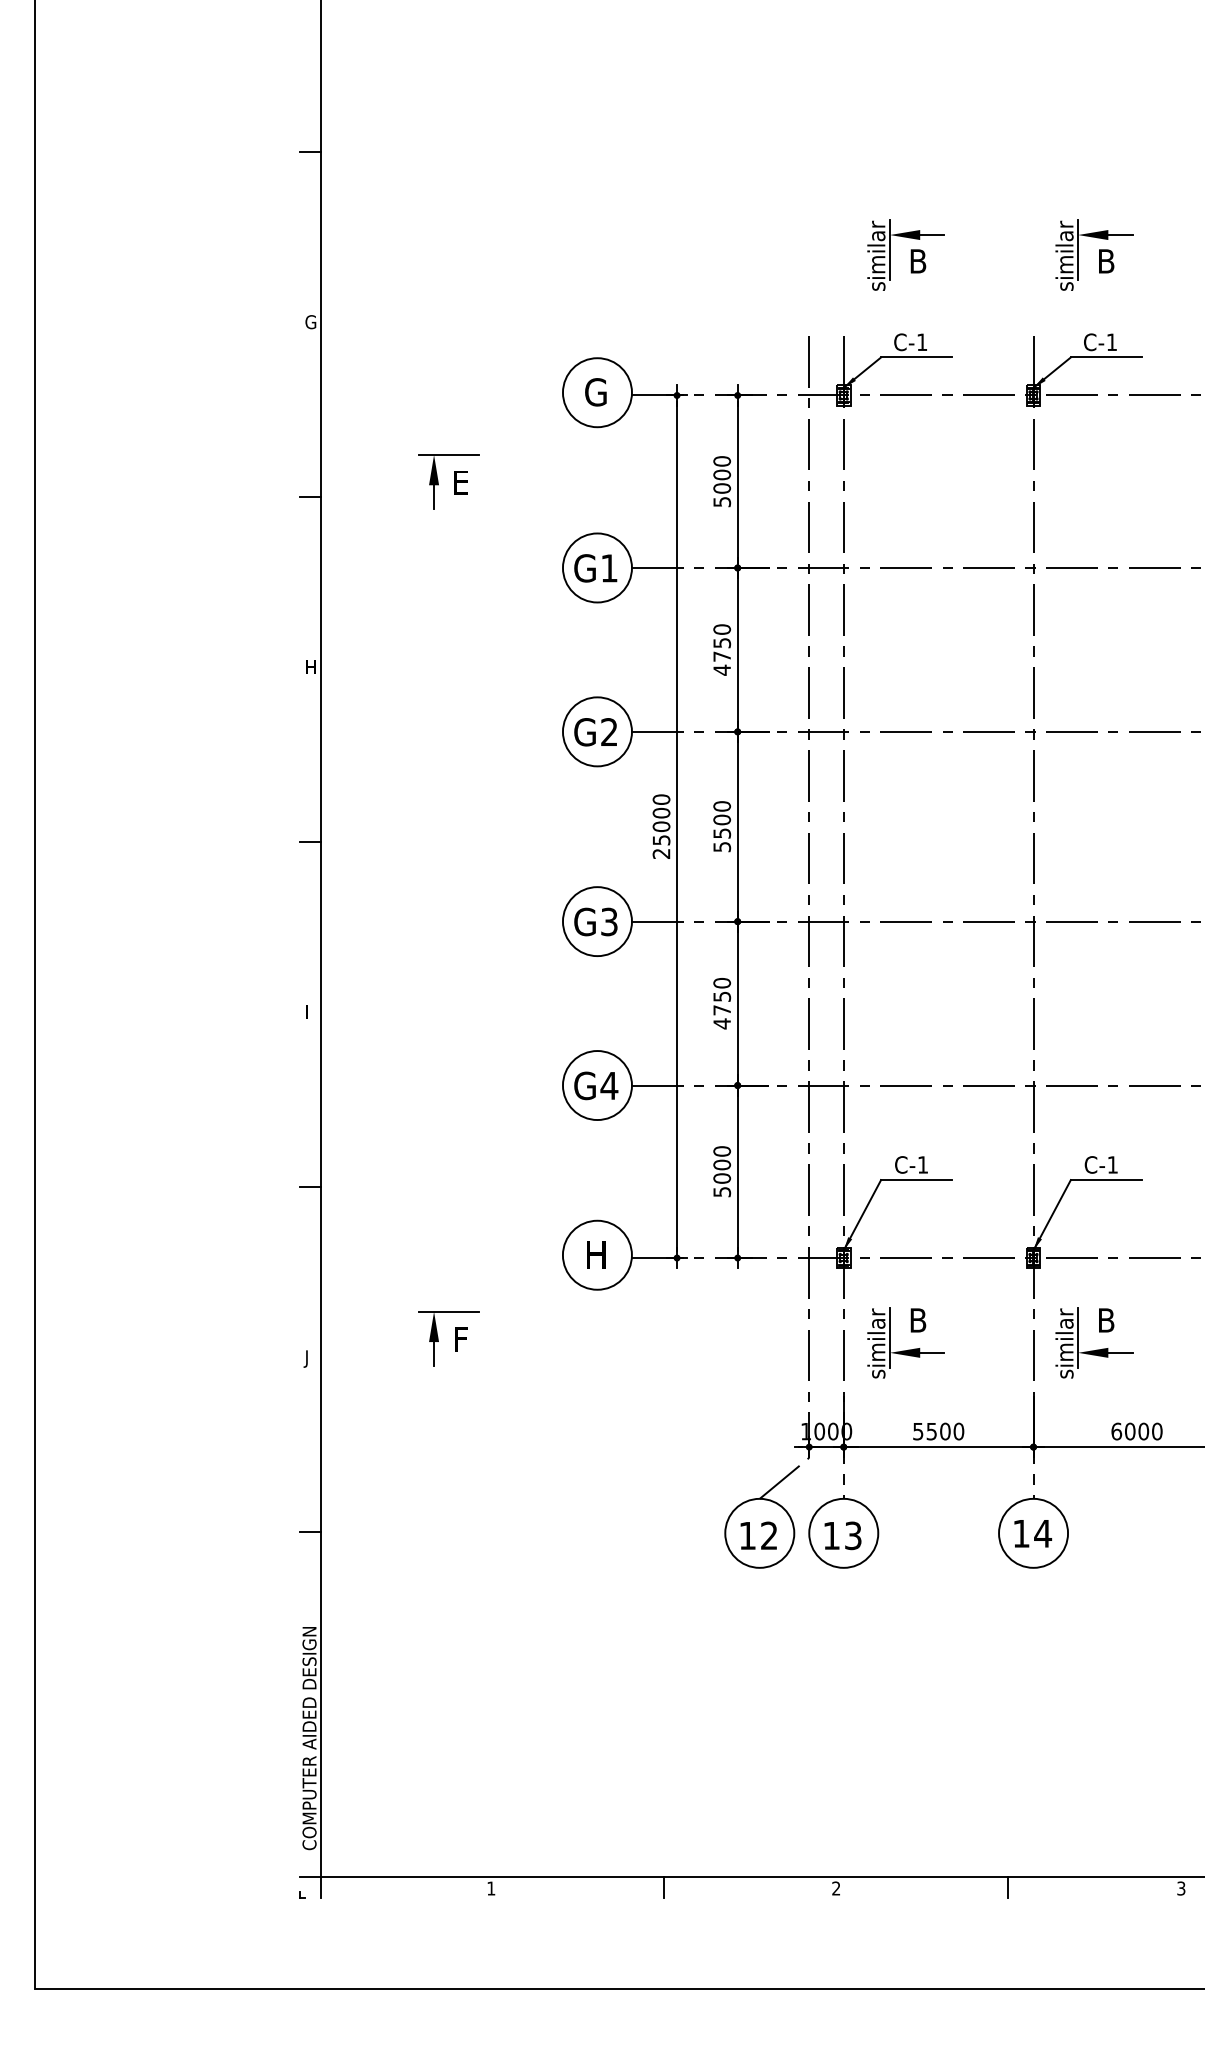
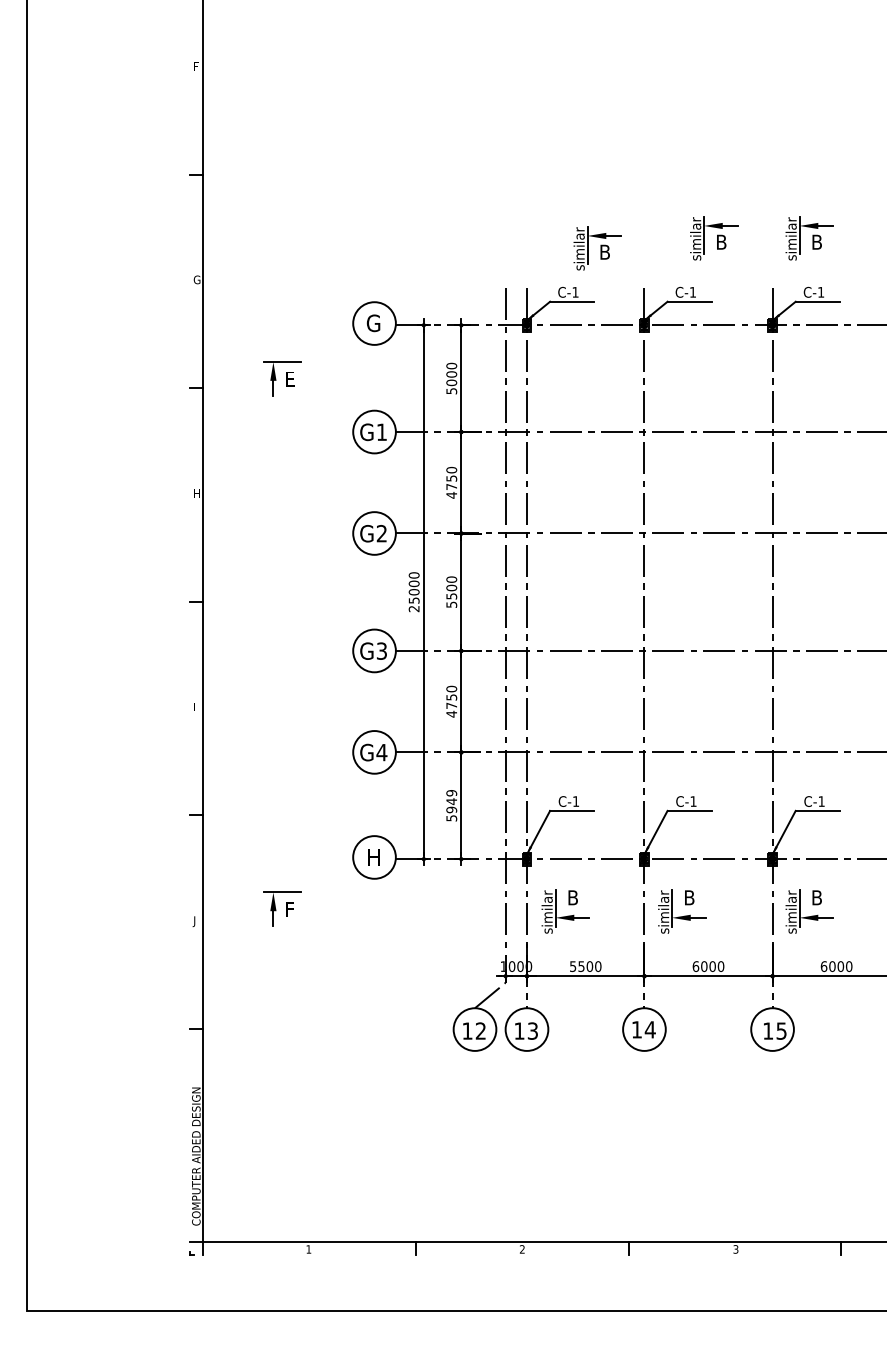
part: (905, 255) -> (597, 248), moved
part: (1094, 255) -> (714, 238), moved
text: (721, 1164) -> (451, 801), 5000 -> 5949

